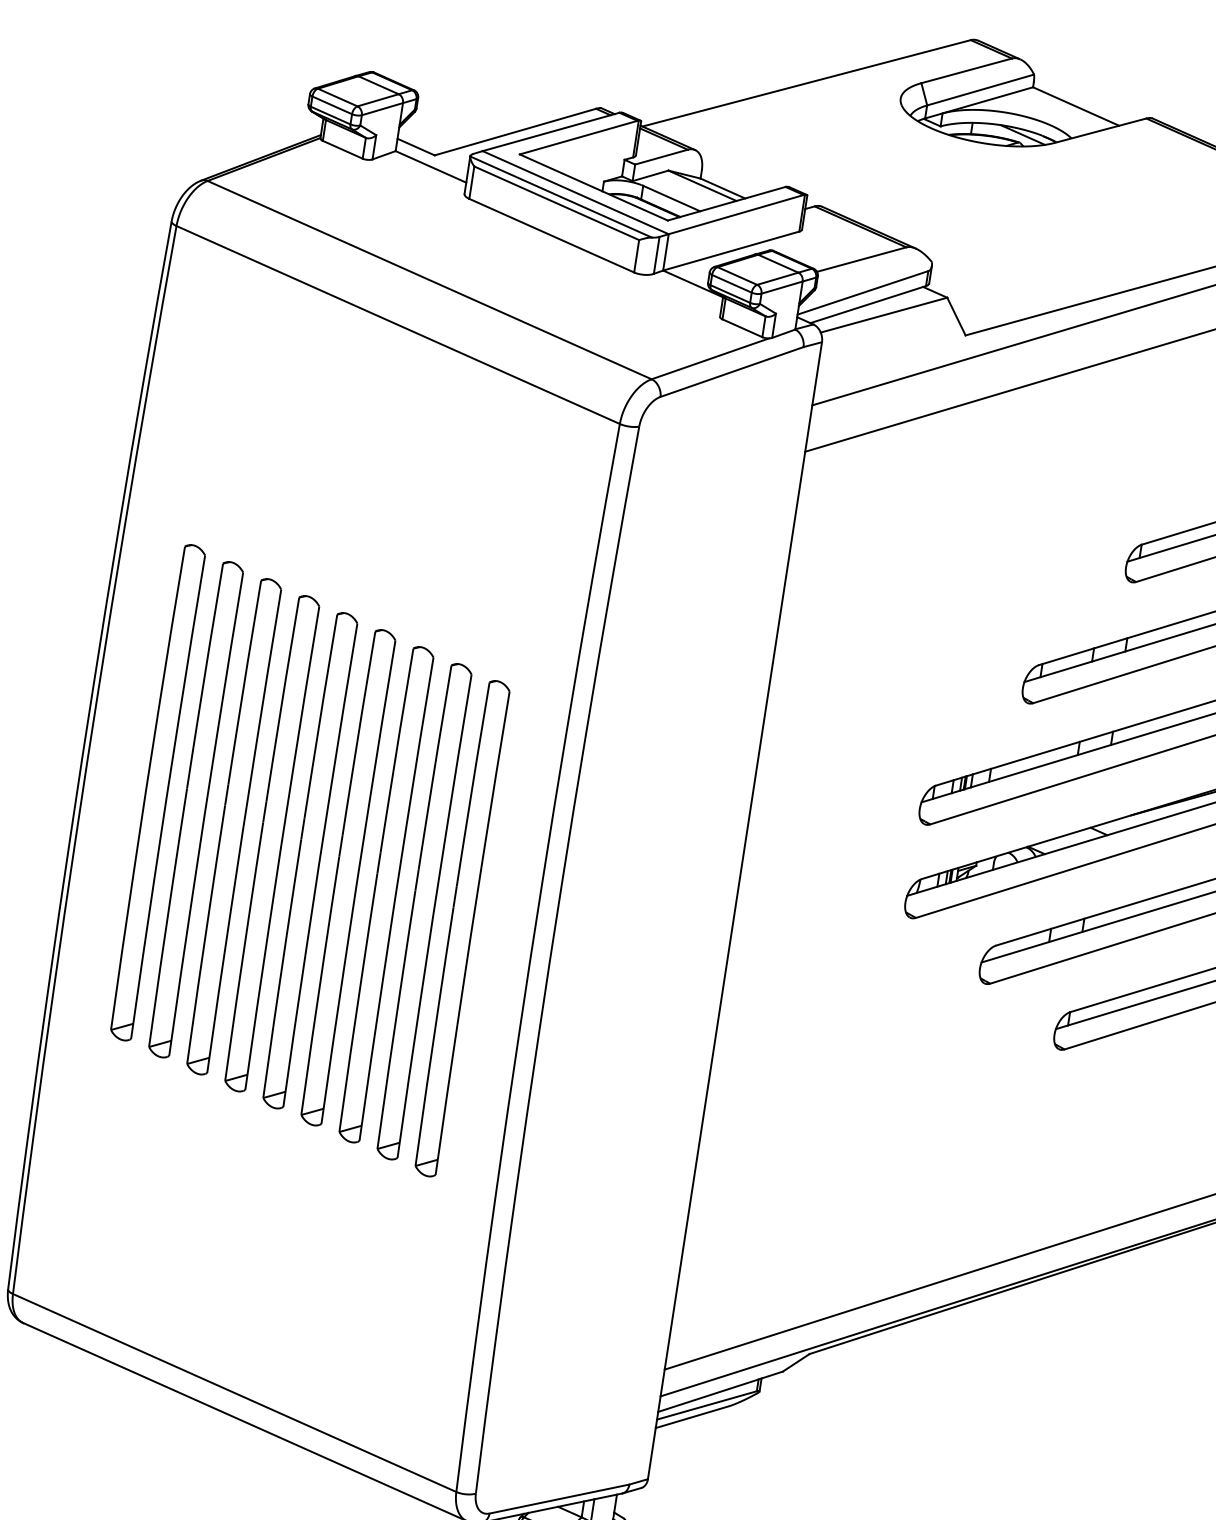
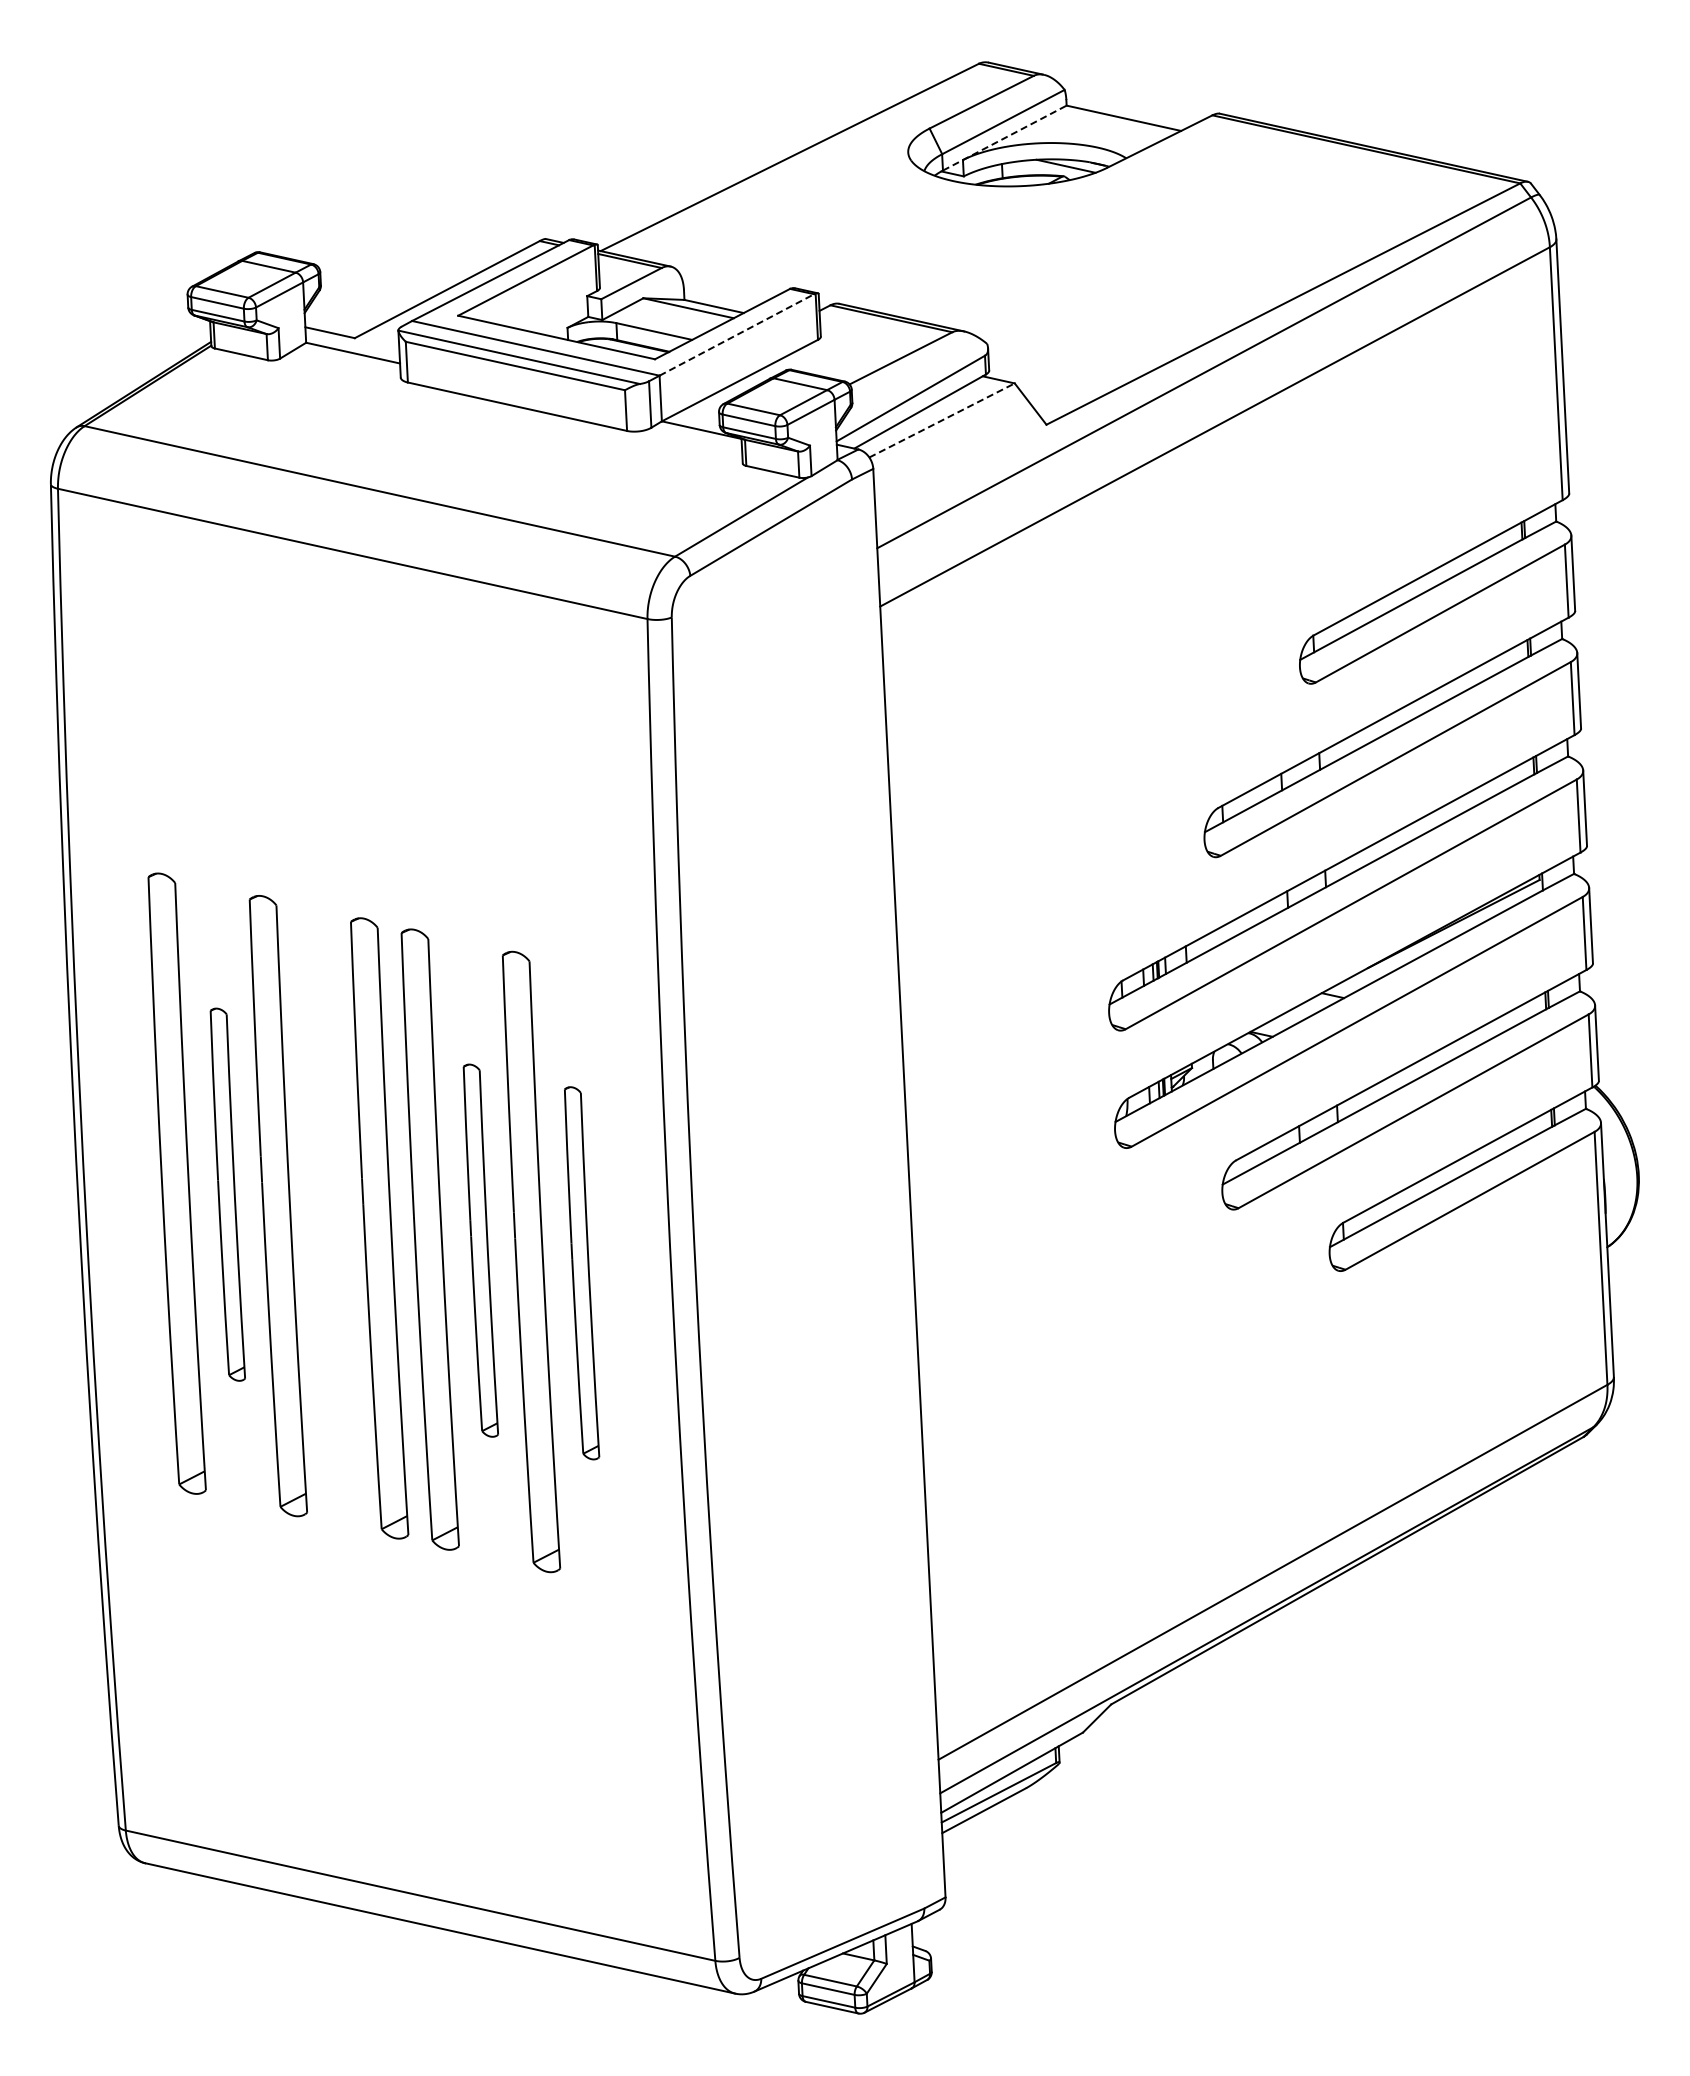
line: (978, 103) -> (1004, 138), solid -> dashed
line: (736, 214) -> (737, 334), solid -> dashed
line: (884, 315) -> (942, 420), solid -> dashed
part: (195, 809) -> (227, 1194), size x0.6
part: (271, 843) -> (328, 1217), removed
part: (386, 894) -> (480, 1250), size x0.6
part: (462, 928) -> (581, 1273), size x0.6

